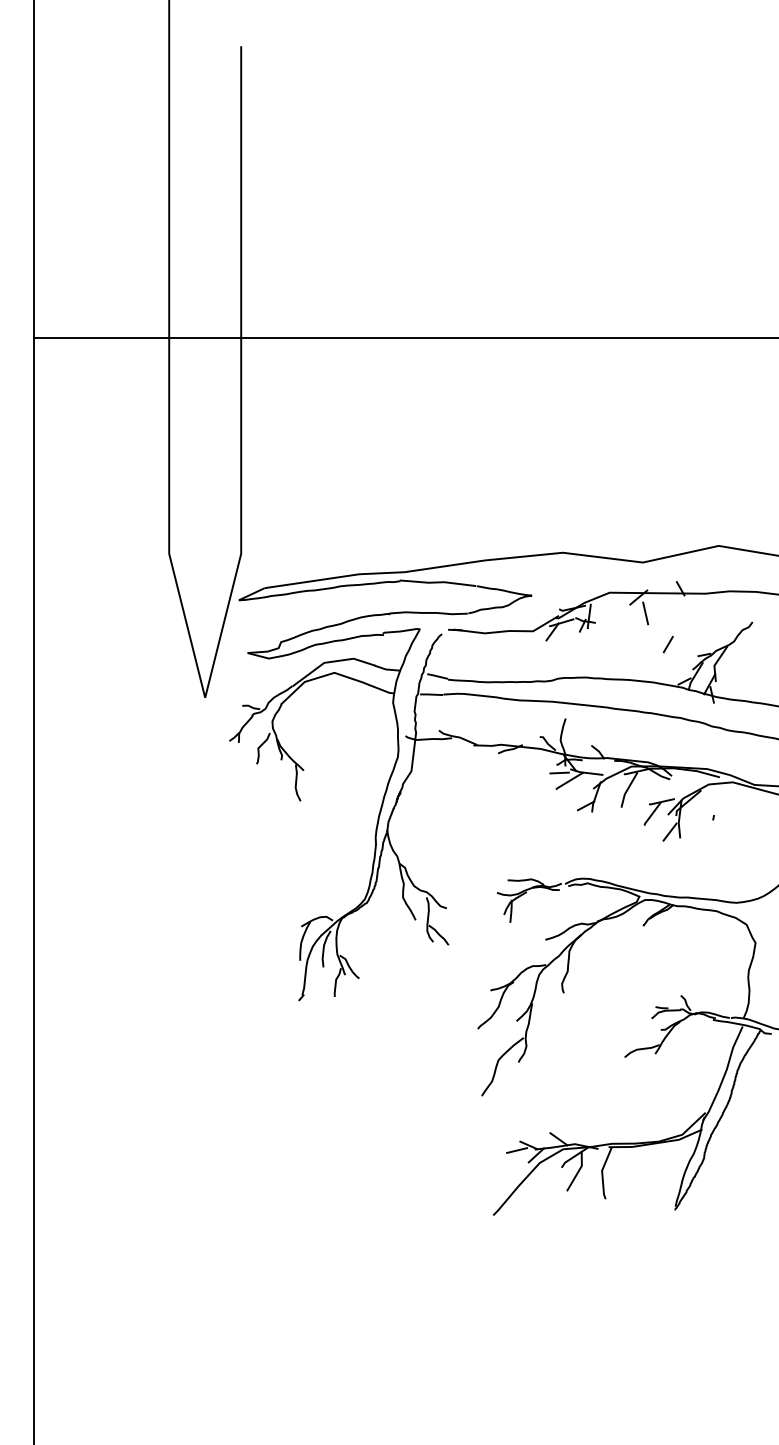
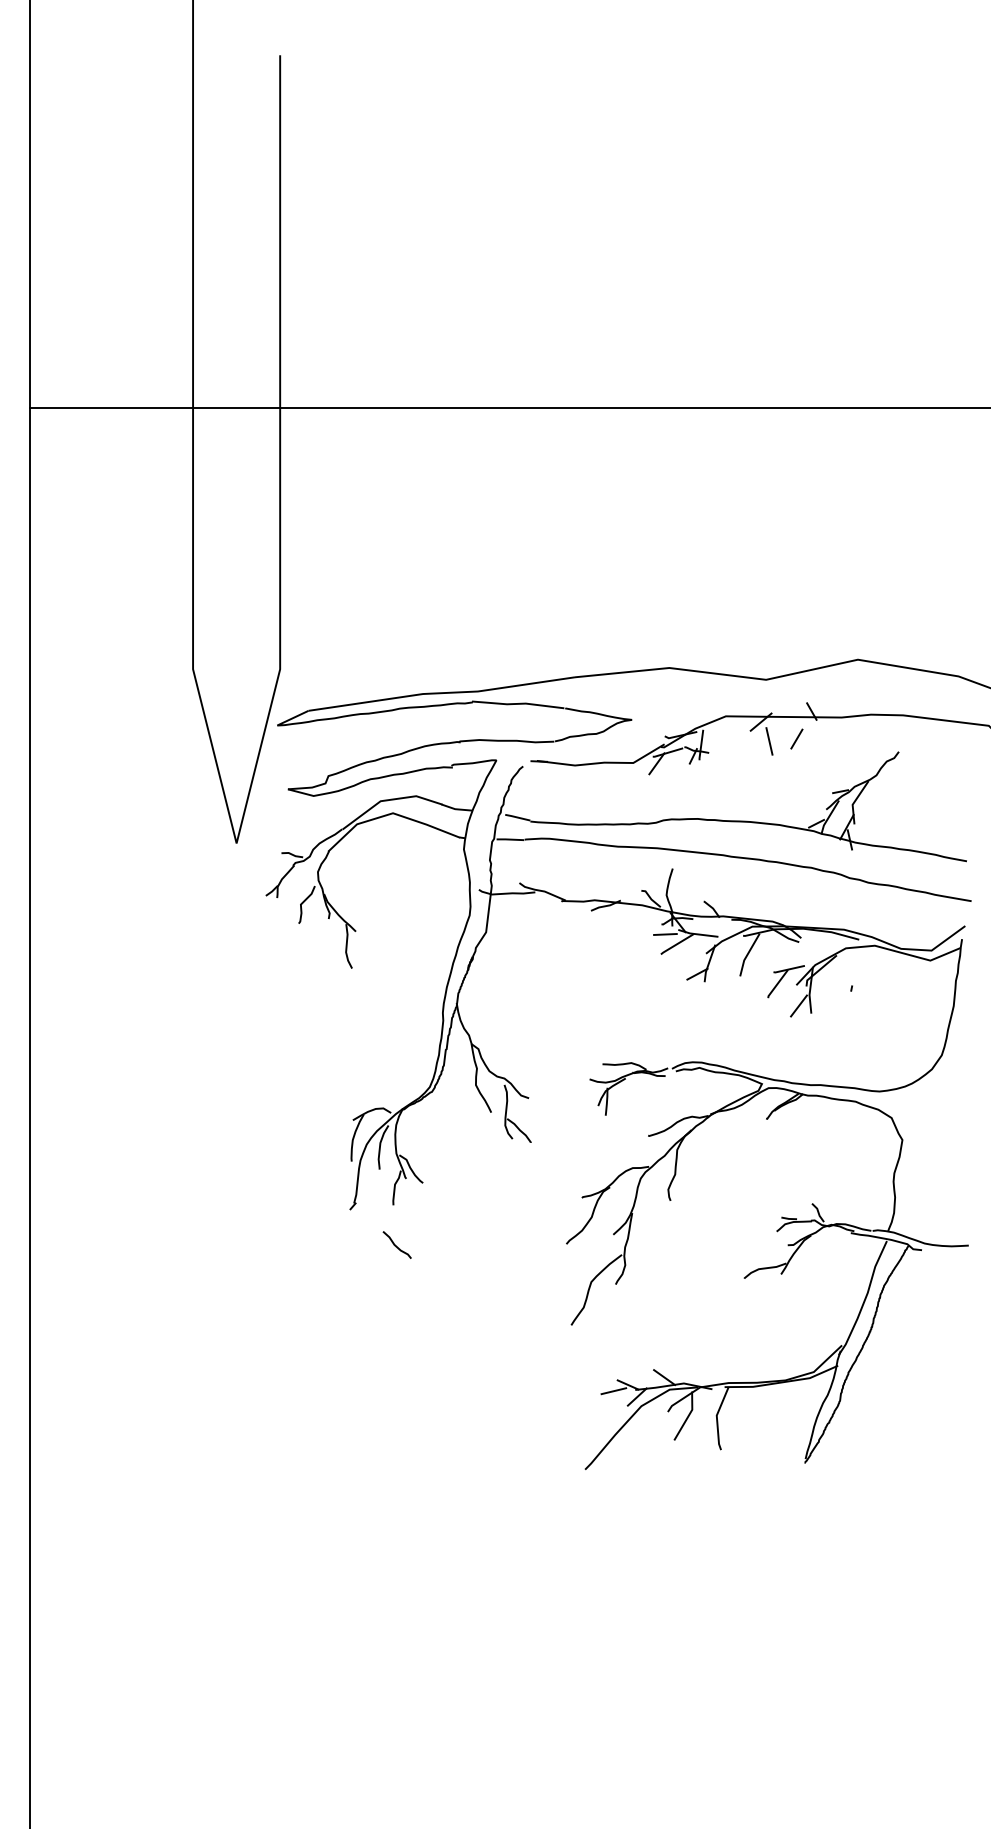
line: (667, 644) -> (796, 738), moved
curve: (336, 1029) -> (395, 1244), added

